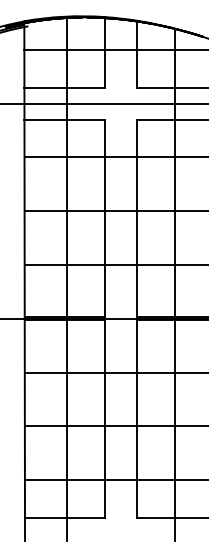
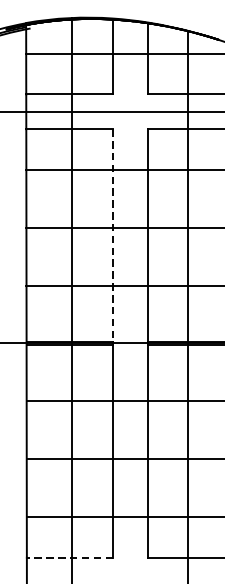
line: (104, 218) -> (112, 235), solid -> dashed
line: (64, 517) -> (69, 557), solid -> dashed

